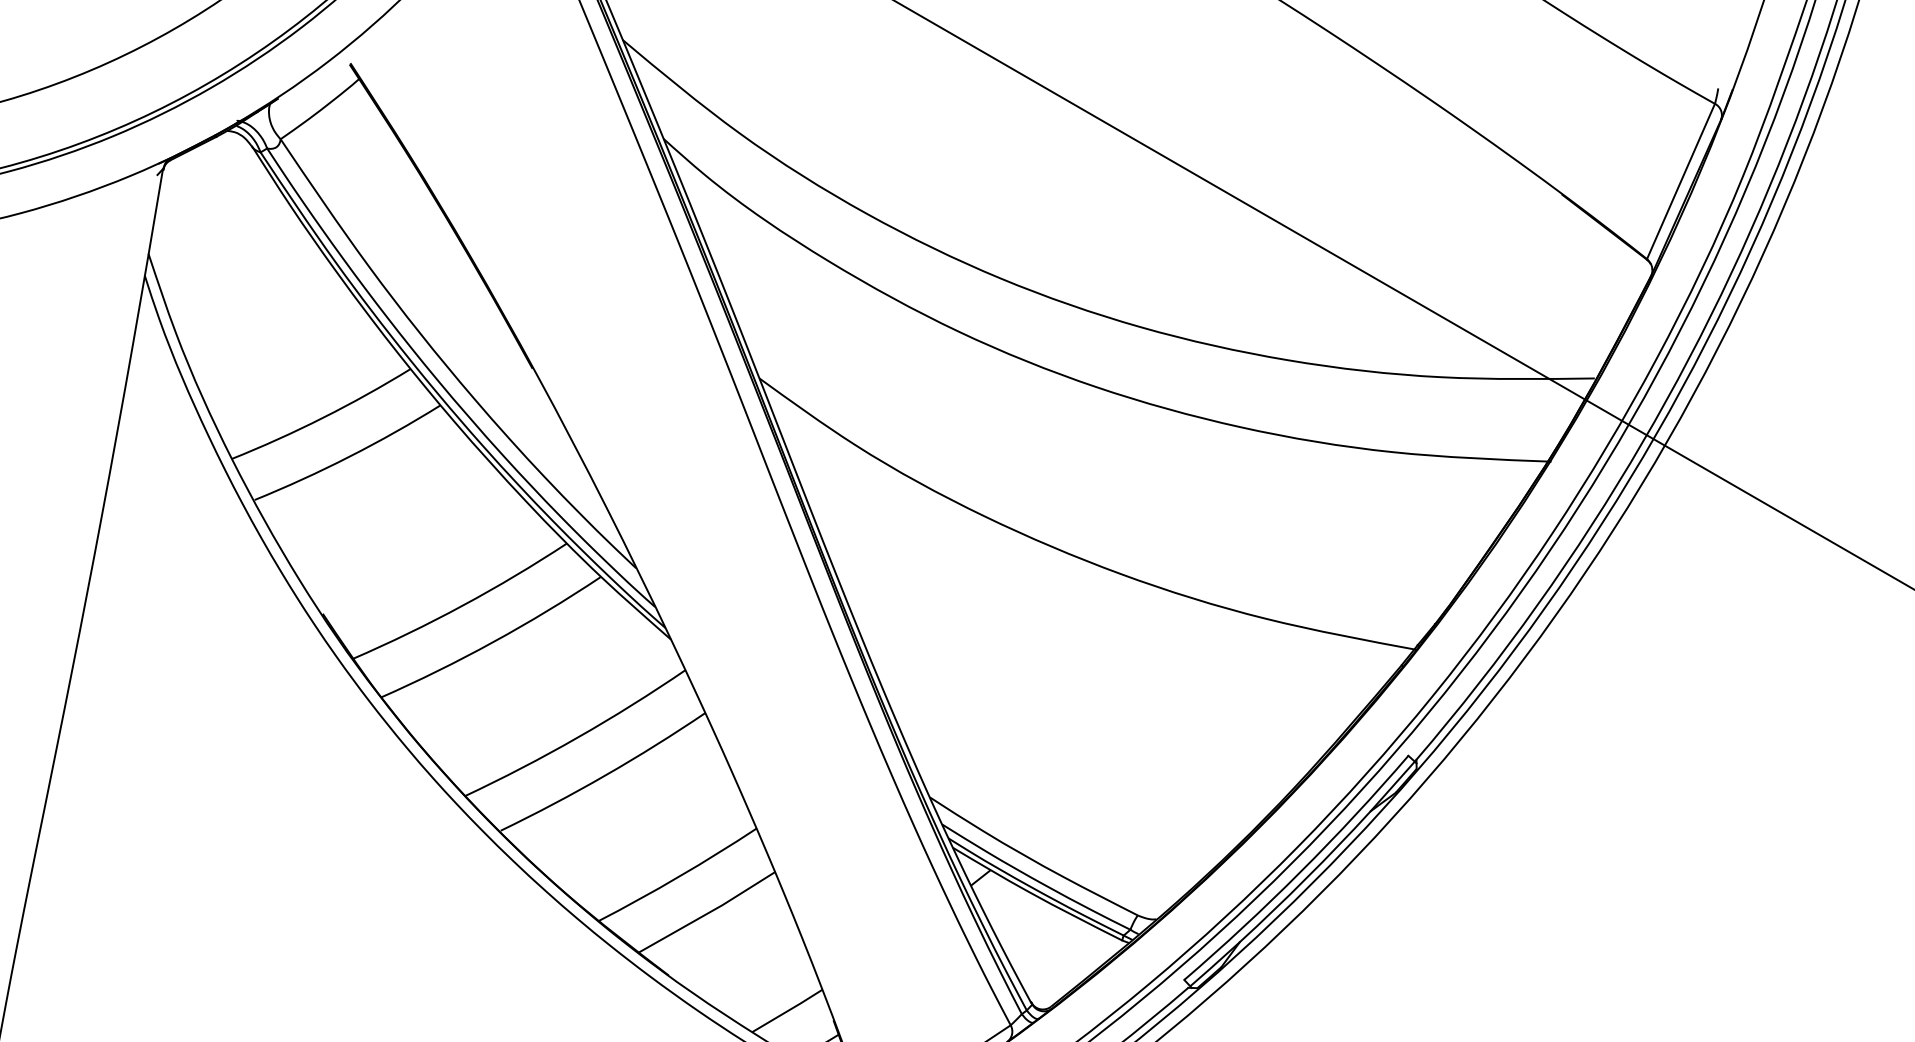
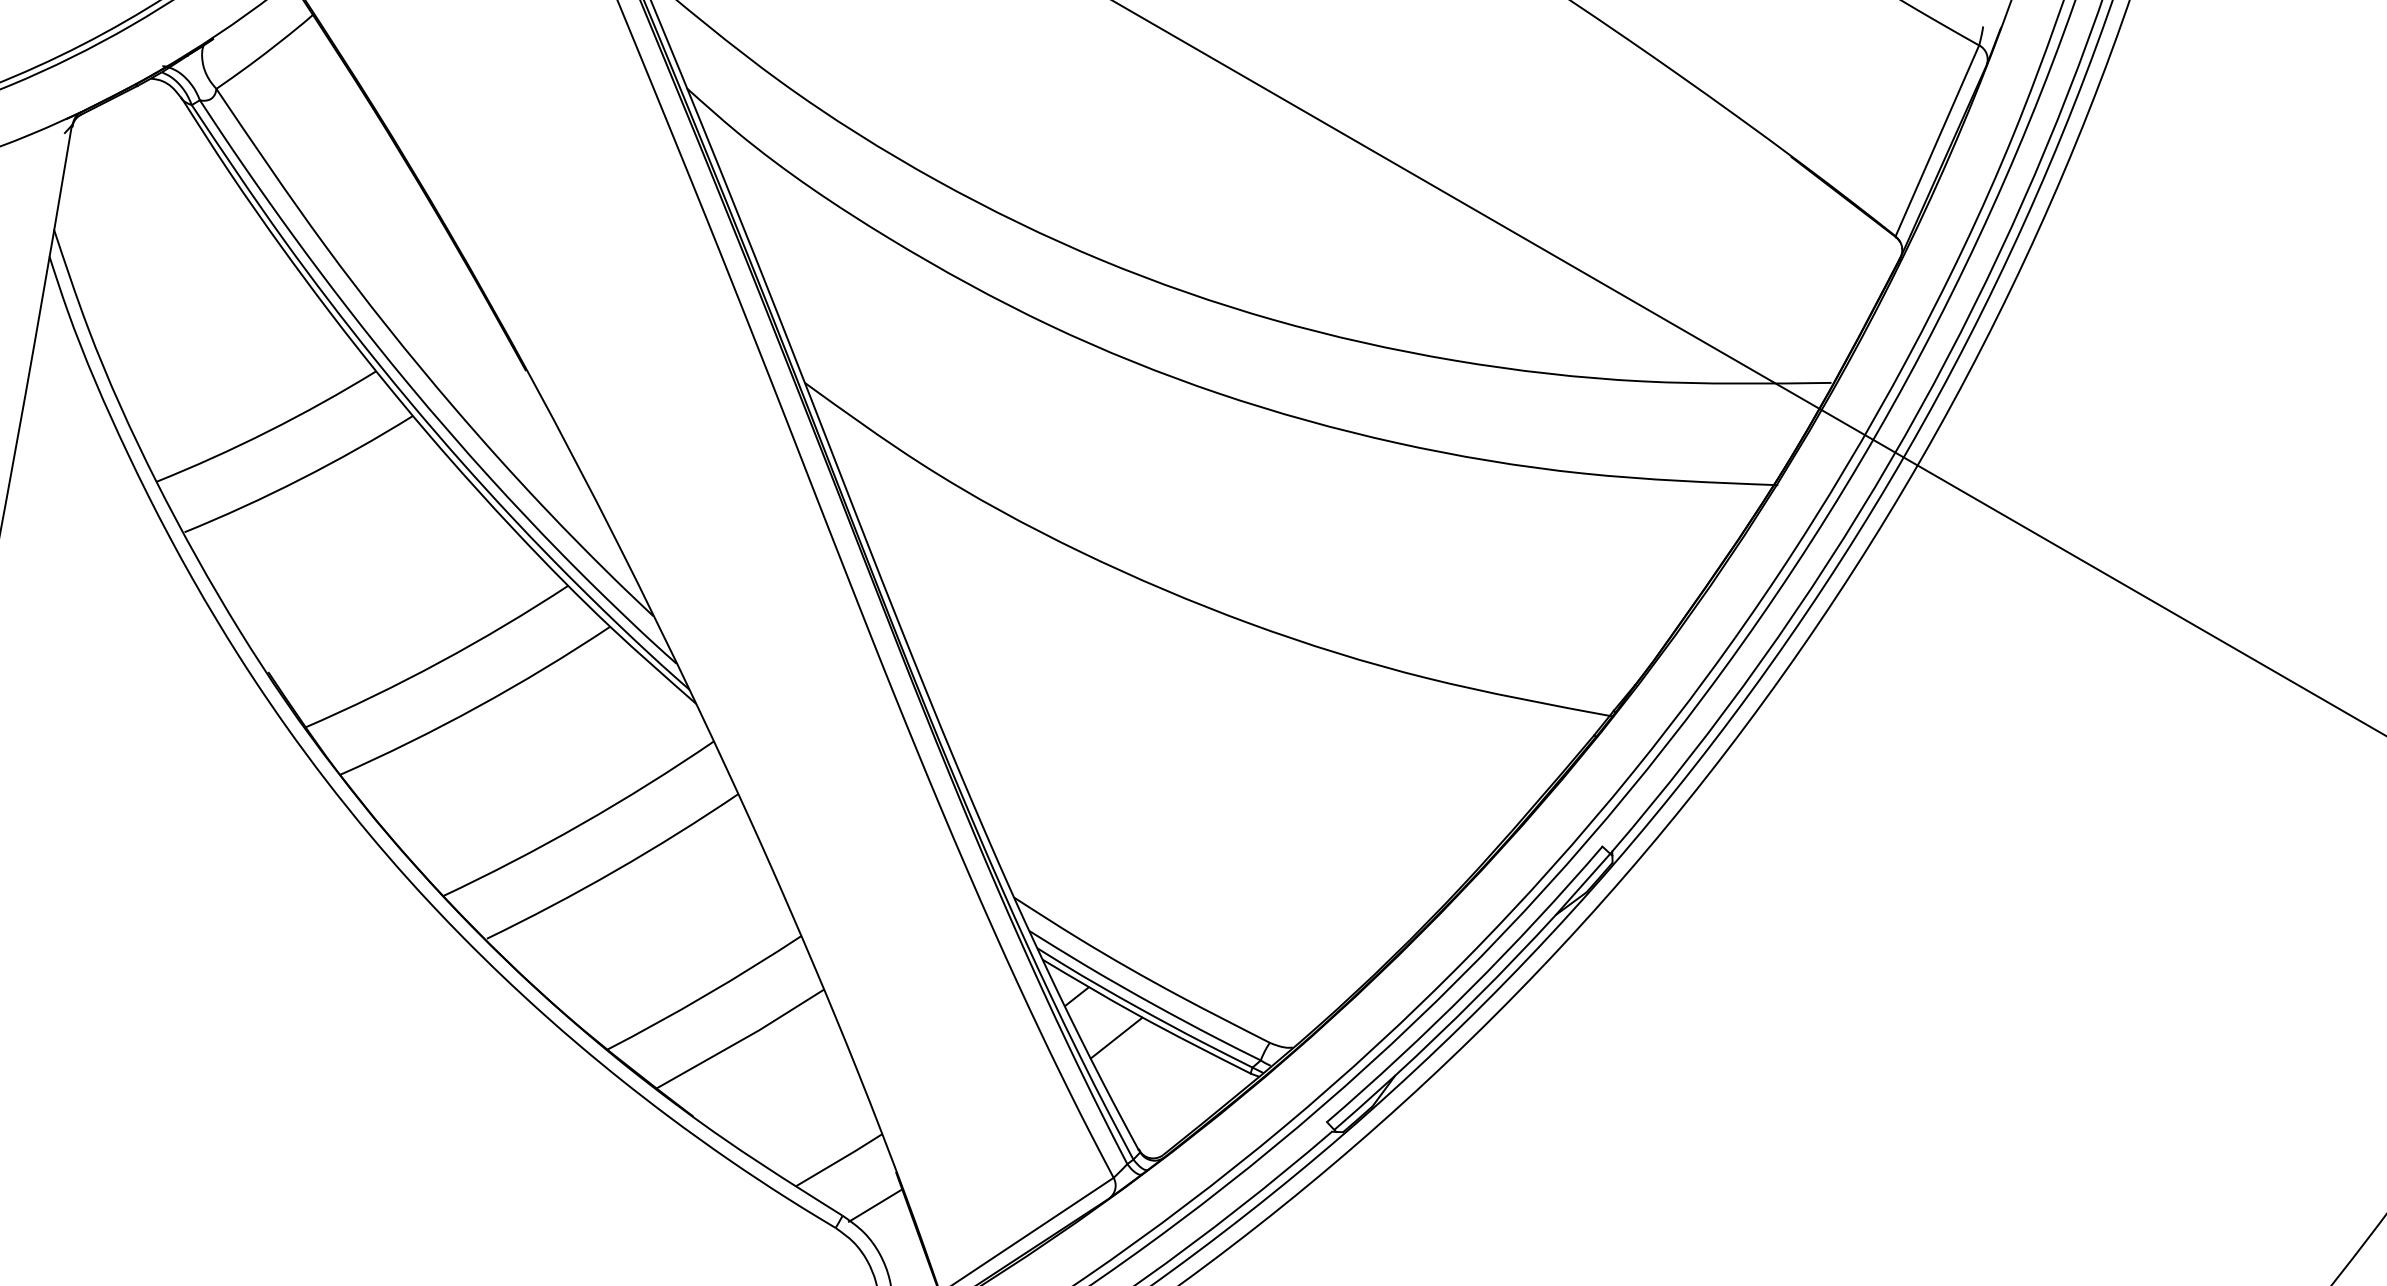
line: (1013, 911) -> (1116, 1037), added

